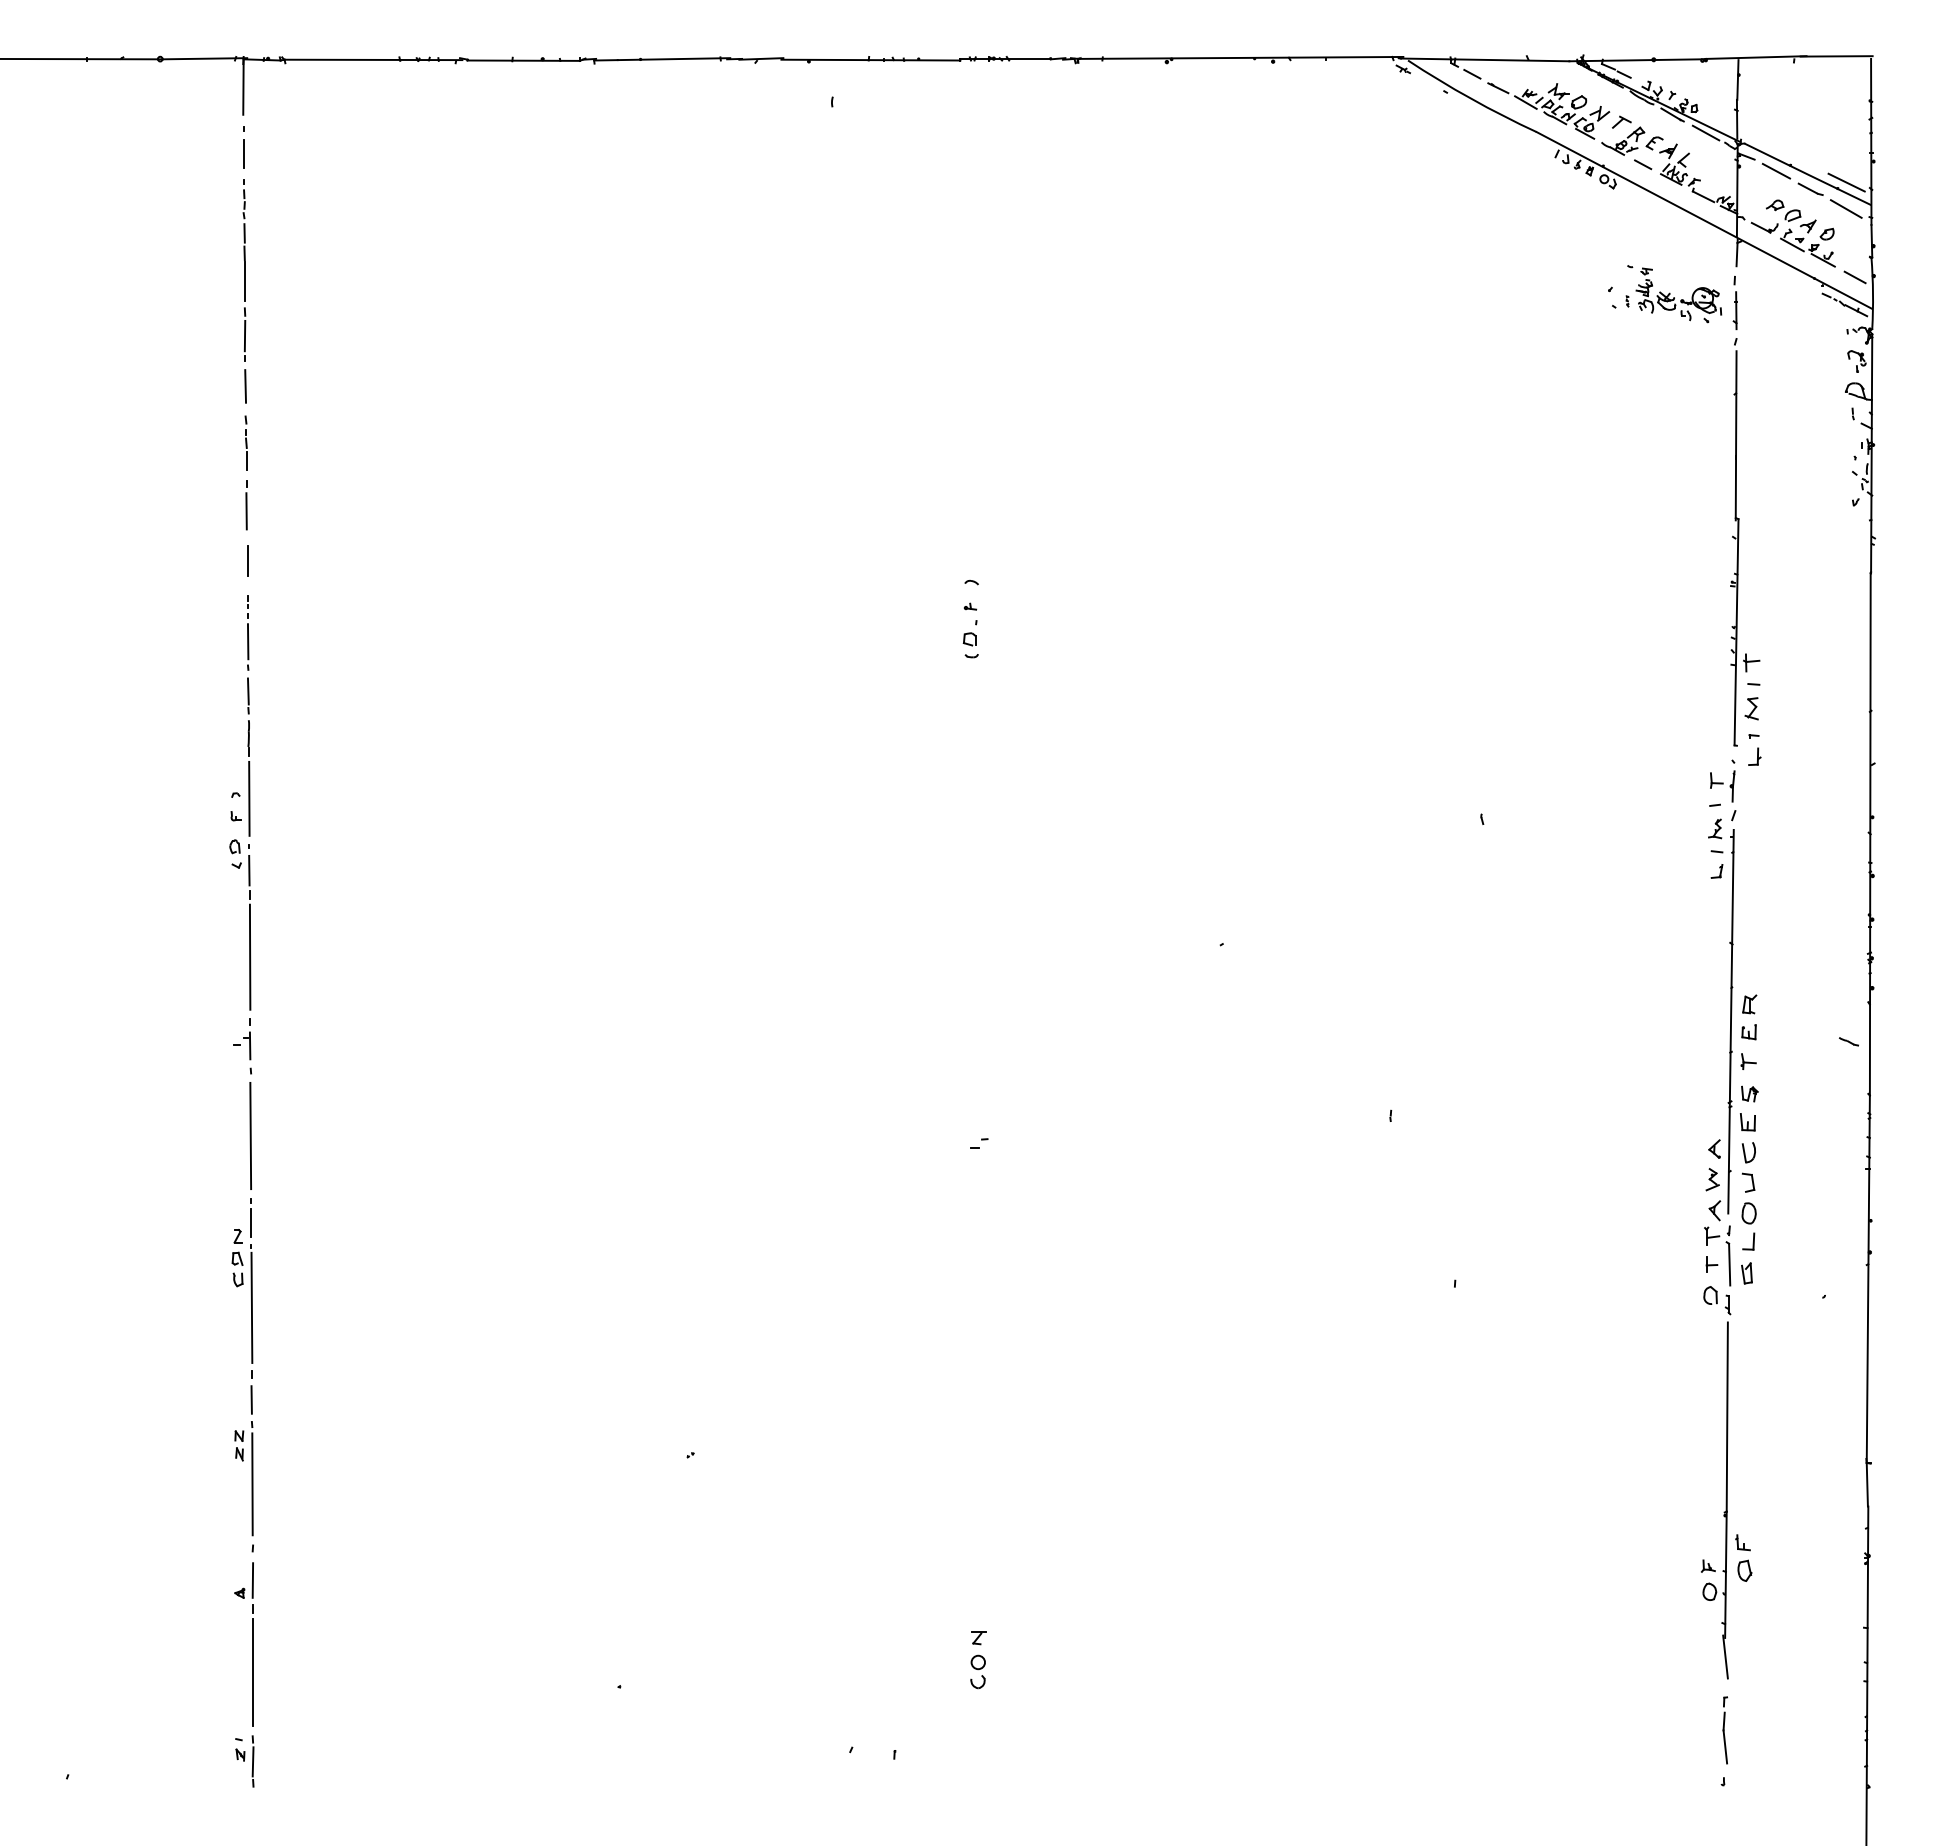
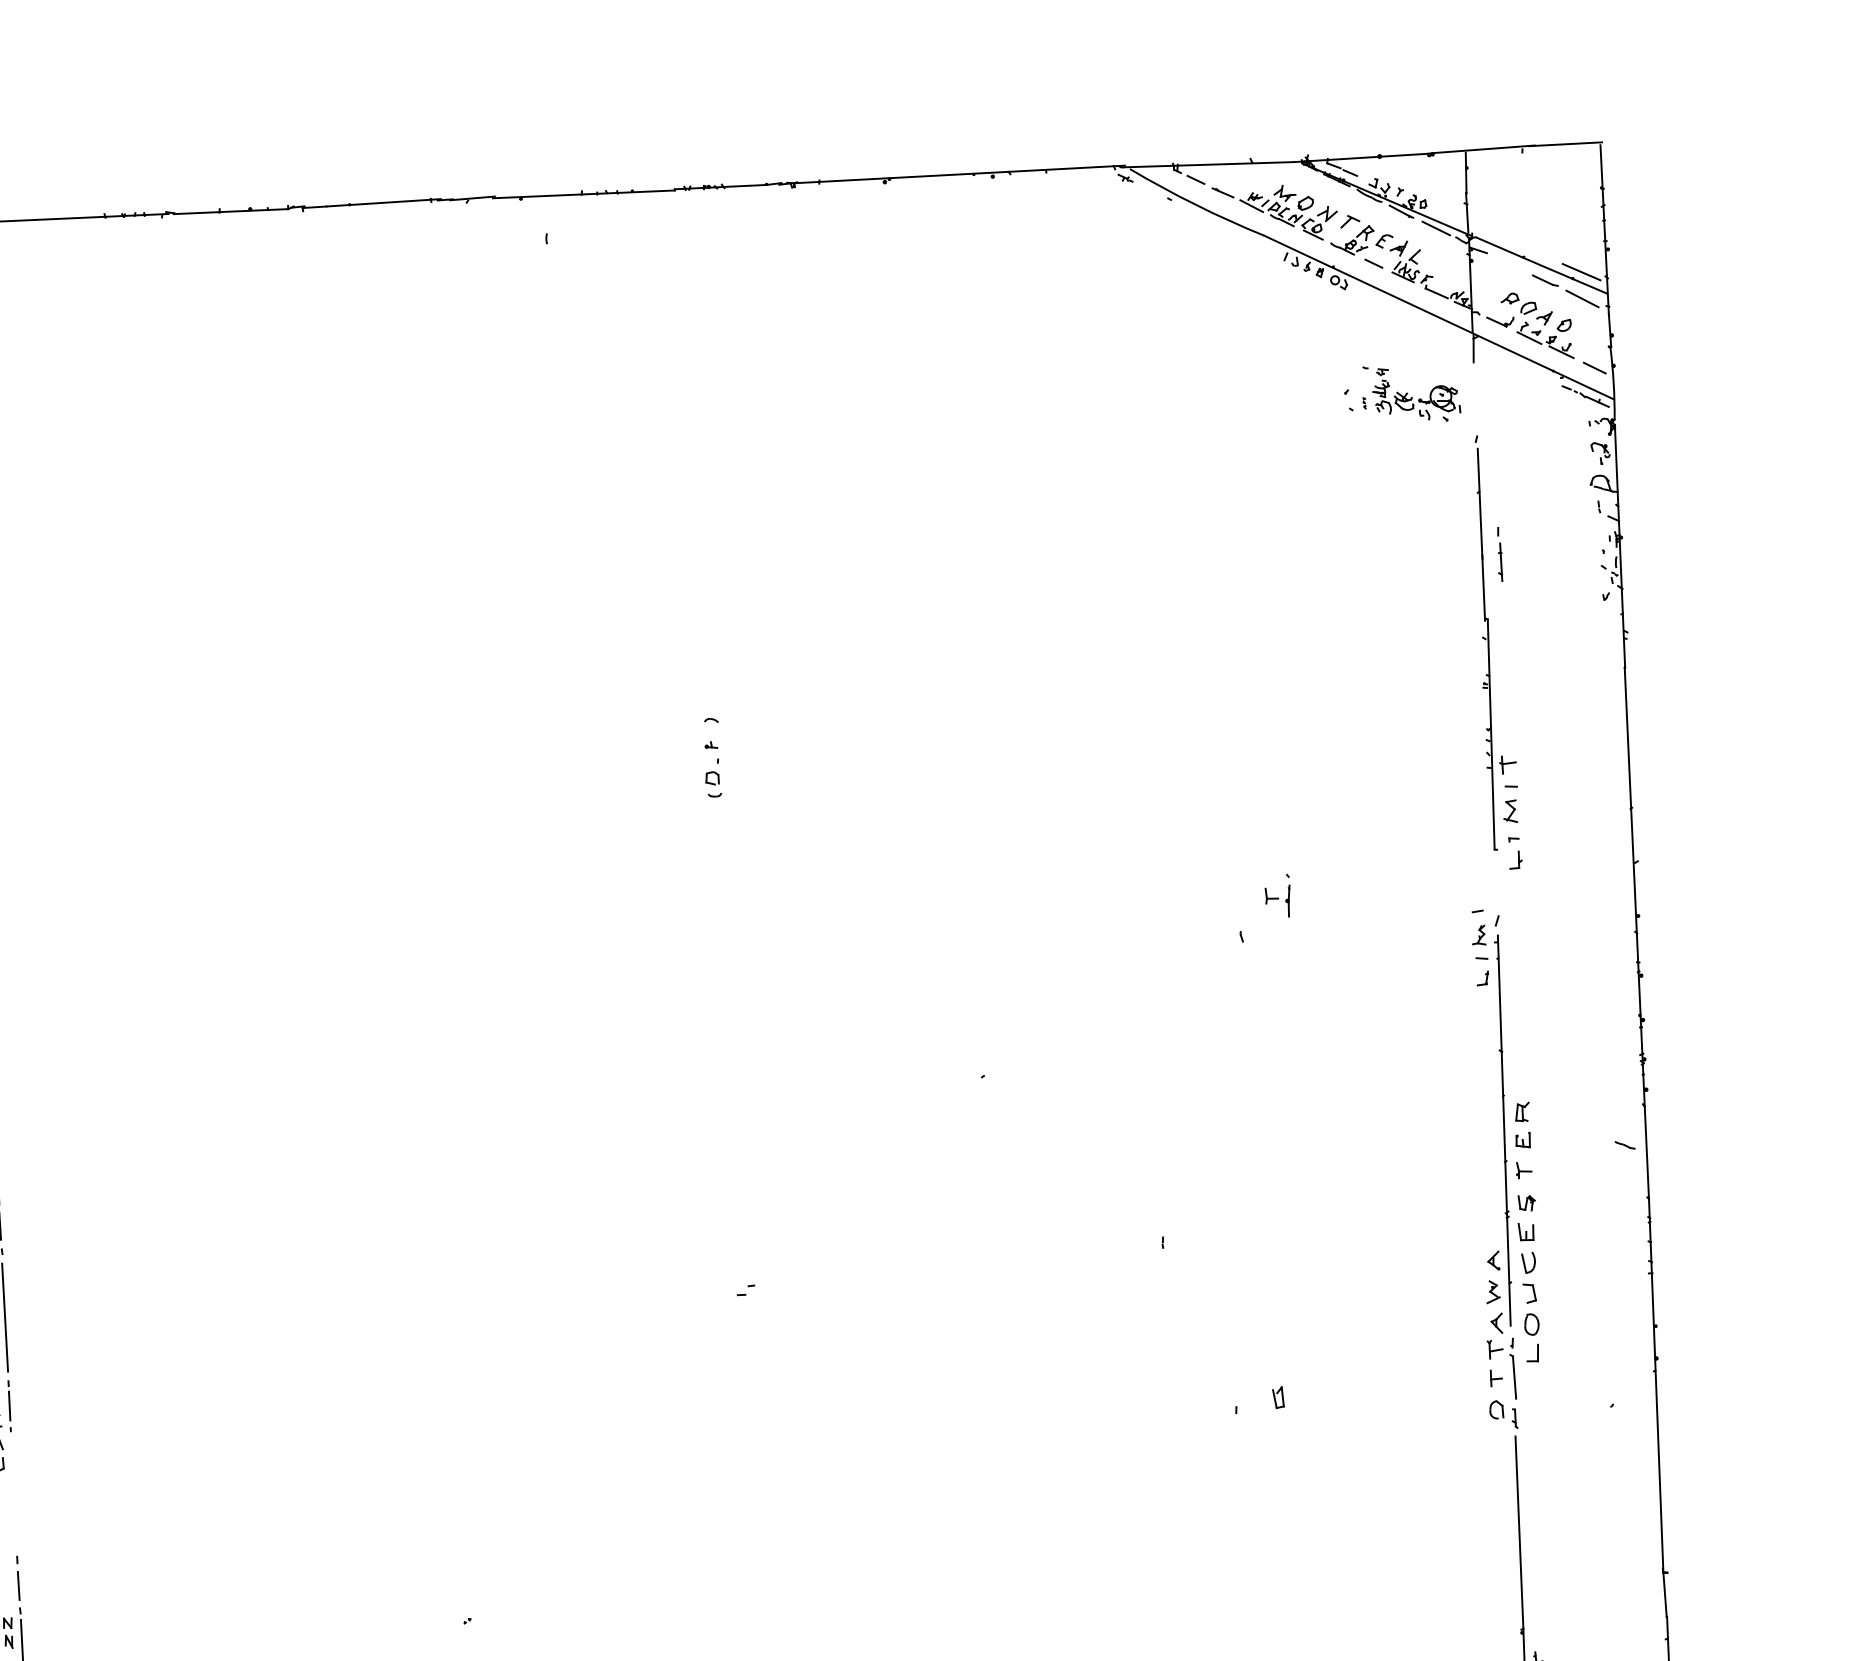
line: (1776, 170) -> (1509, 263), removed
part: (1734, 303) -> (1499, 555), moved
part: (1722, 780) -> (1277, 895), moved
part: (1746, 1273) -> (1277, 1397), moved
line: (251, 1307) -> (14, 1491), removed

